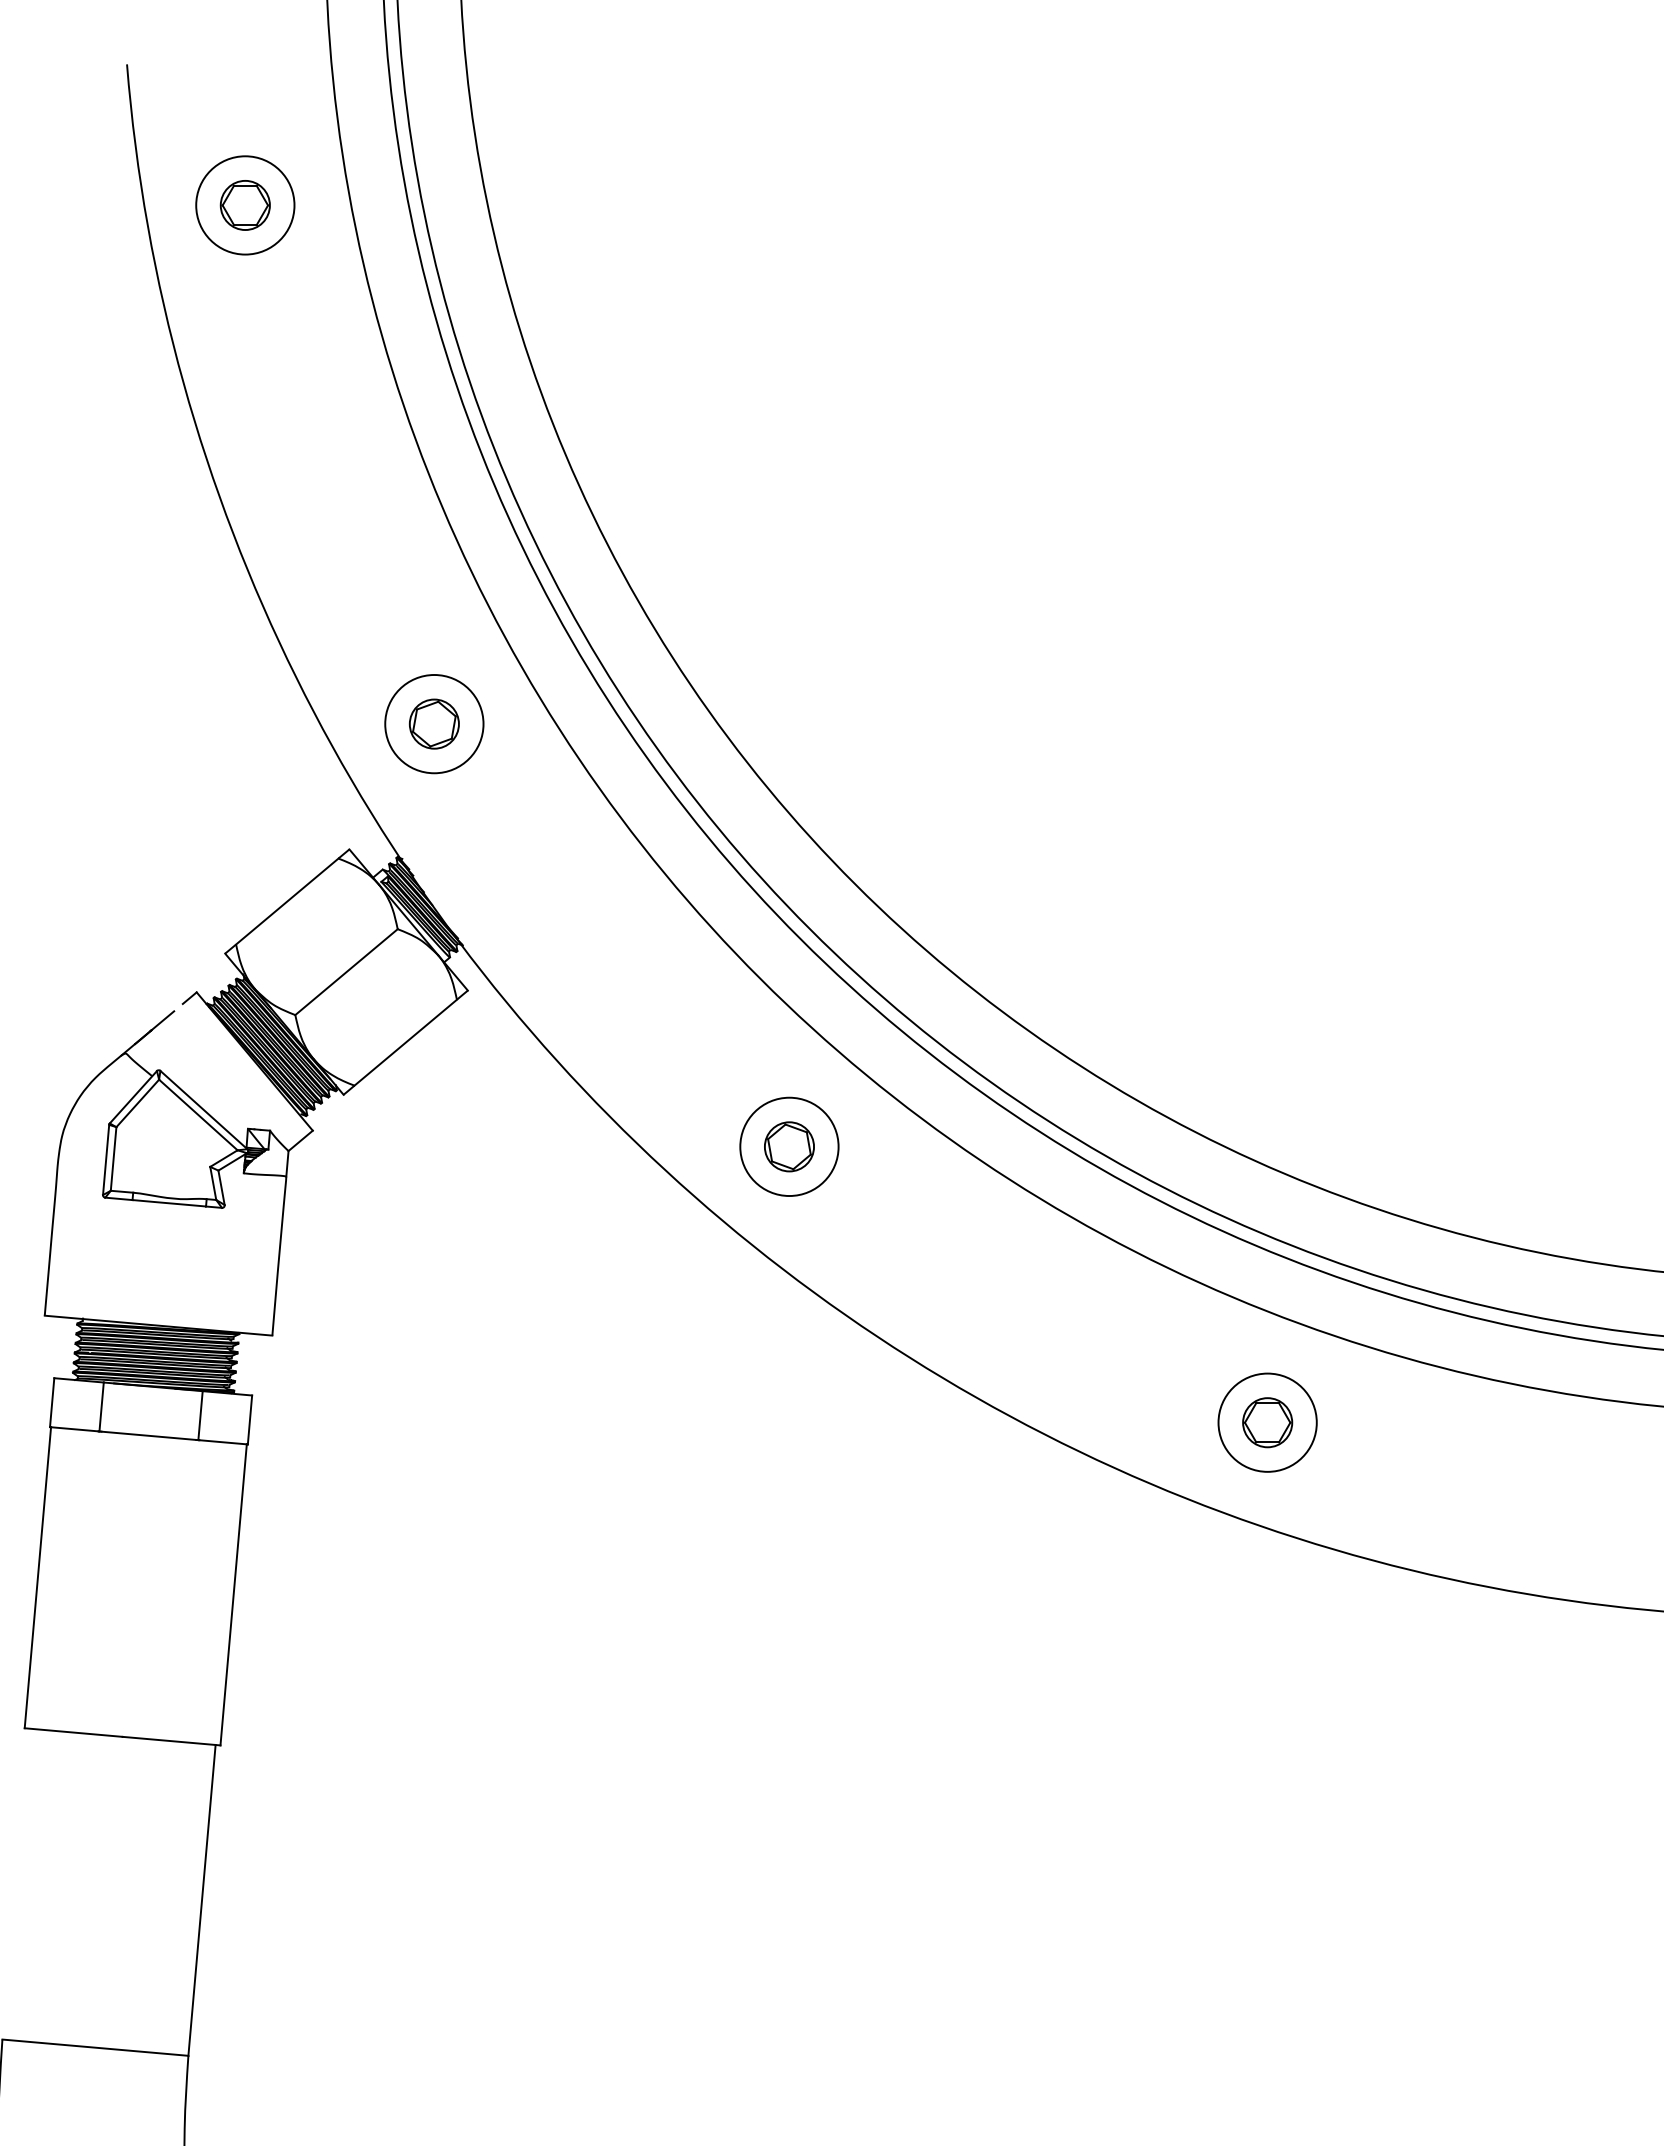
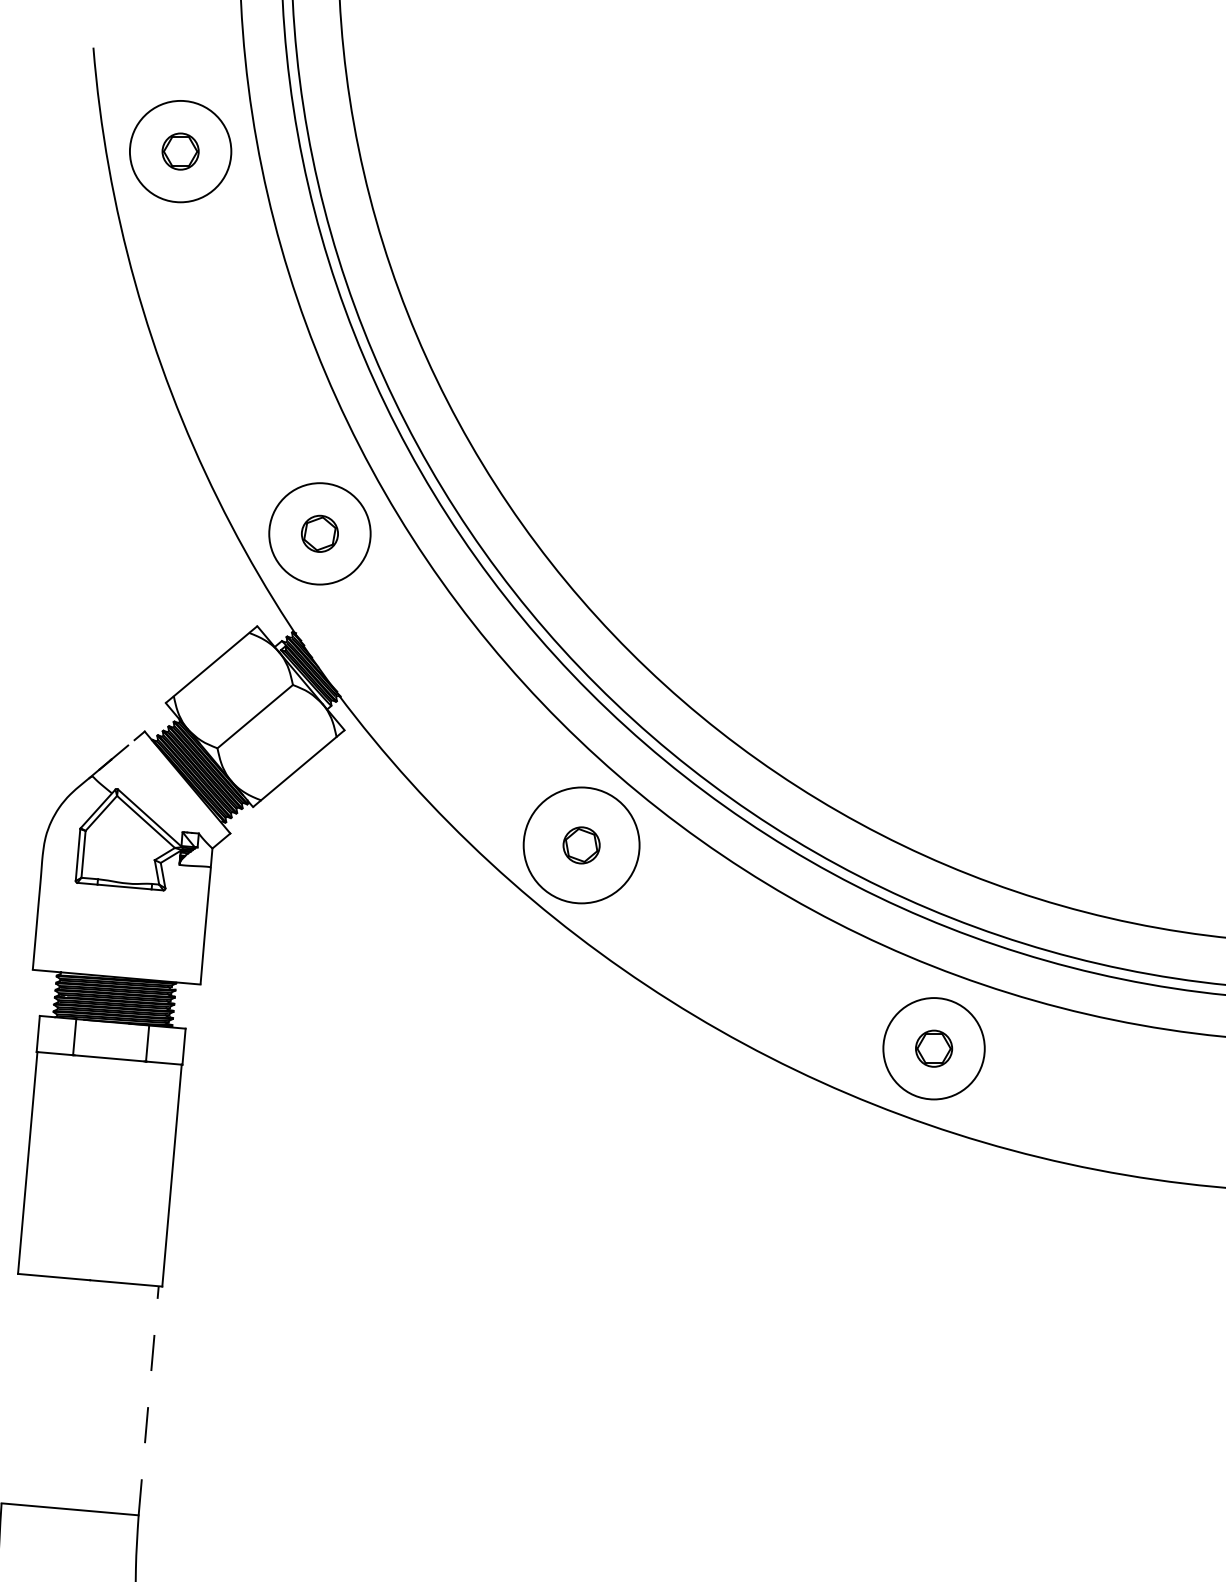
circle: (245, 205) -> (180, 151), size x1.4
circle: (434, 724) -> (320, 534), size x1.4
circle: (789, 1146) -> (581, 845), size x1.6
circle: (1267, 1422) -> (933, 1048), size x1.4
line: (202, 1899) -> (149, 1400), solid -> dashed

